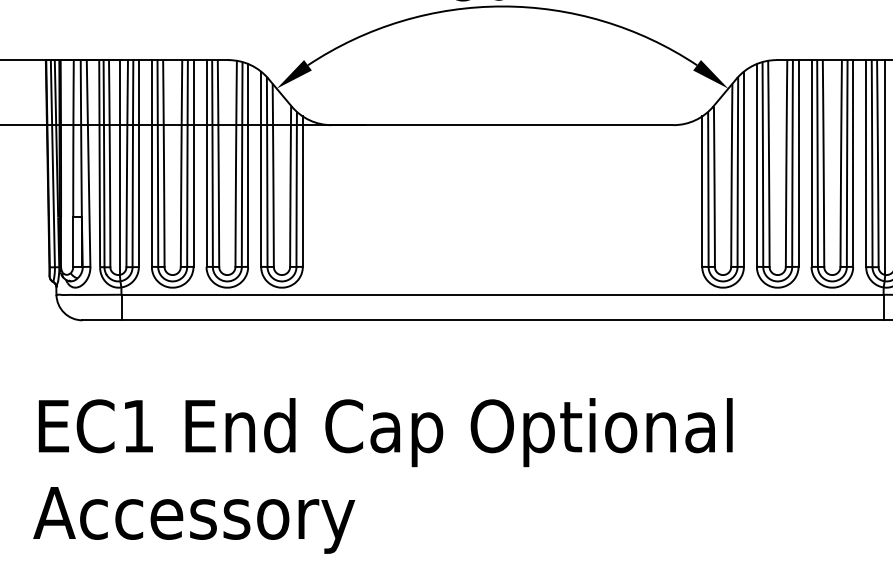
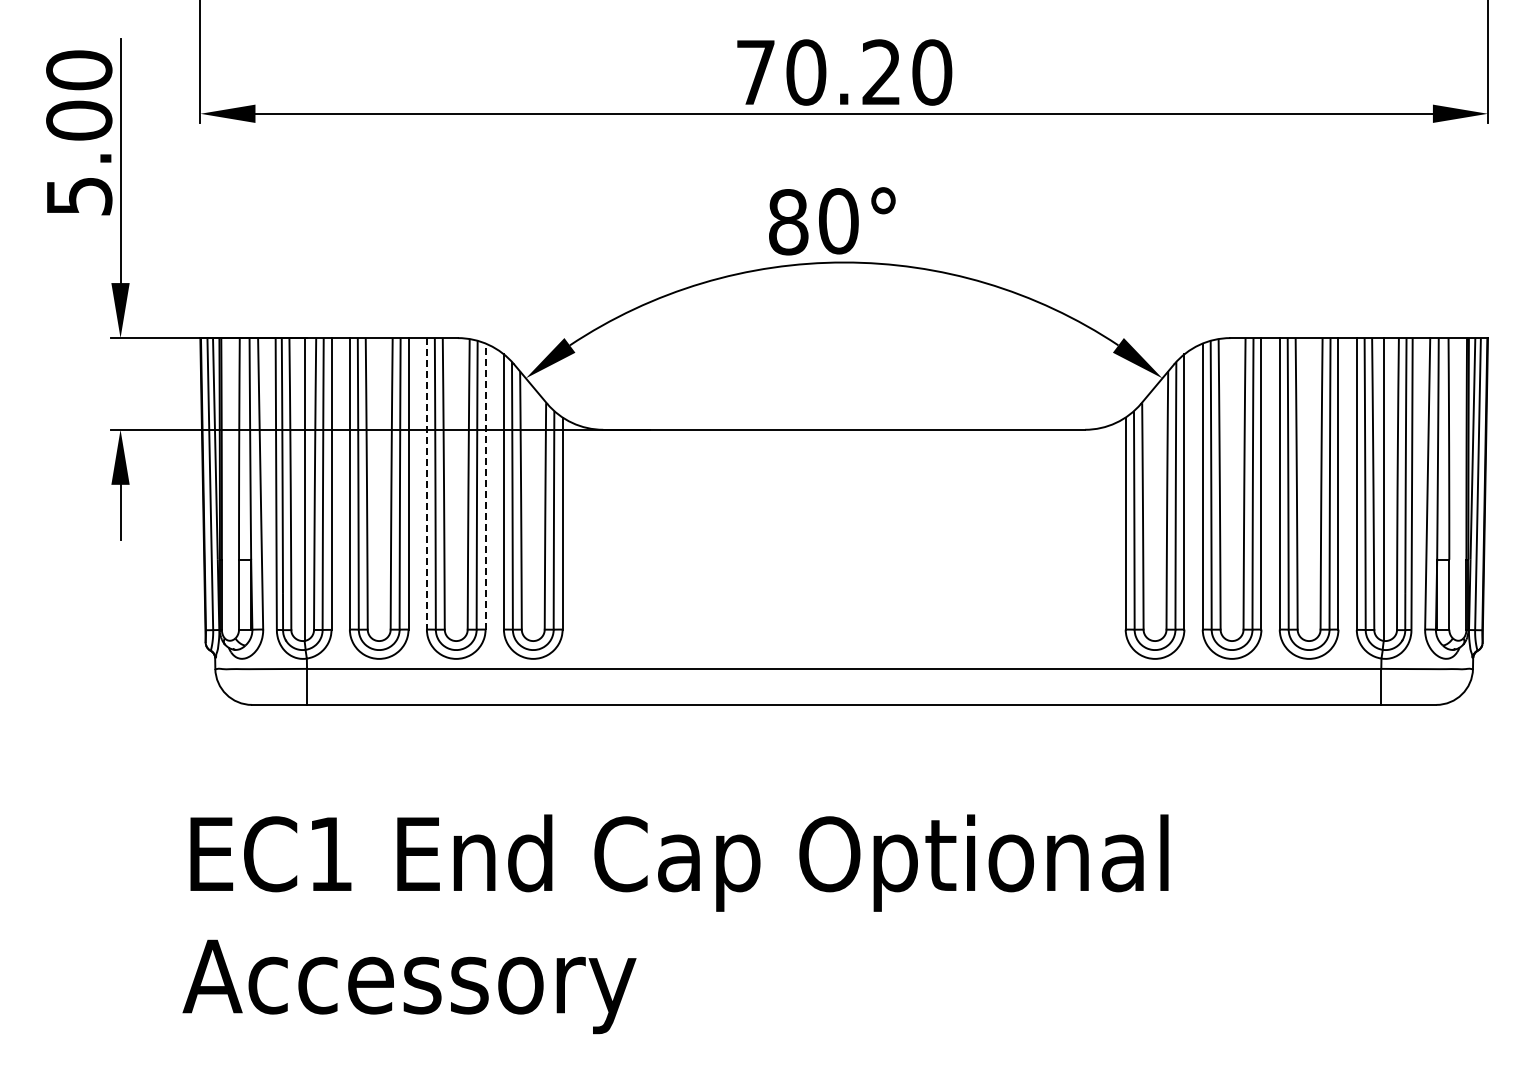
line: (206, 163) -> (426, 483), solid -> dashed
line: (248, 165) -> (485, 486), solid -> dashed

